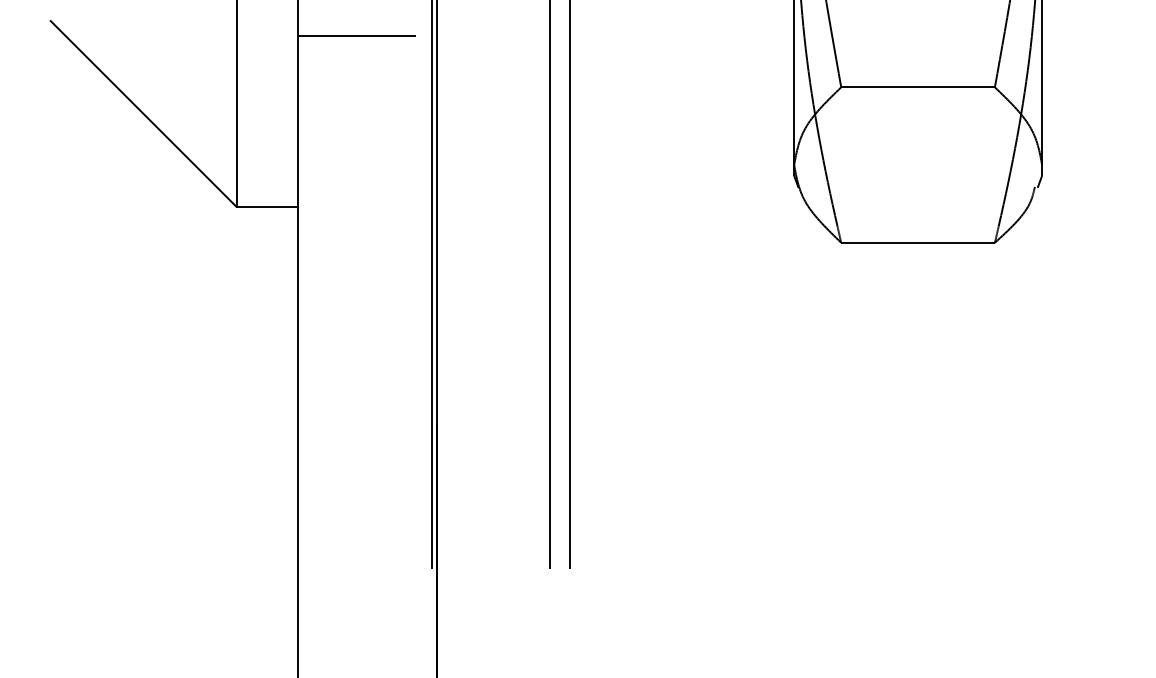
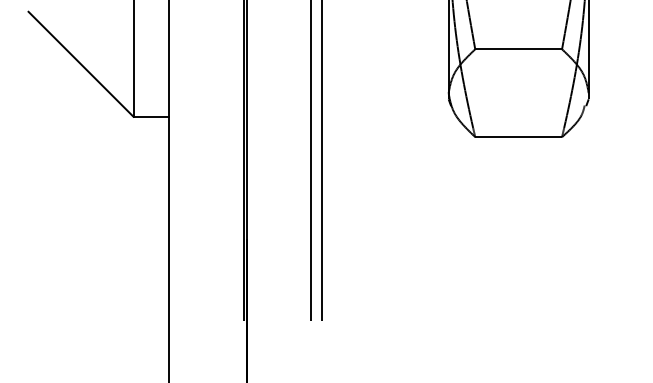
line: (356, 36) -> (201, 20), removed

